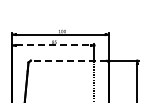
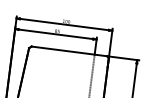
line: (53, 45) -> (56, 34), dashed -> solid
line: (68, 60) -> (69, 51), dashed -> solid

